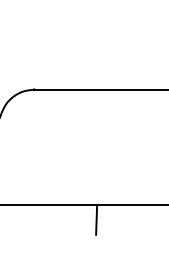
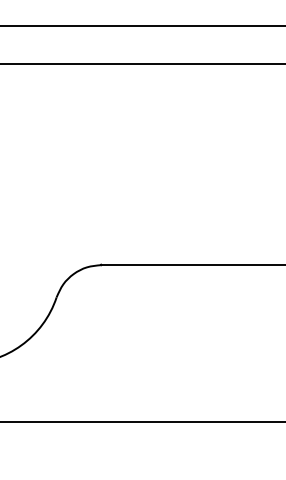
line: (96, 219) -> (185, 441), removed

